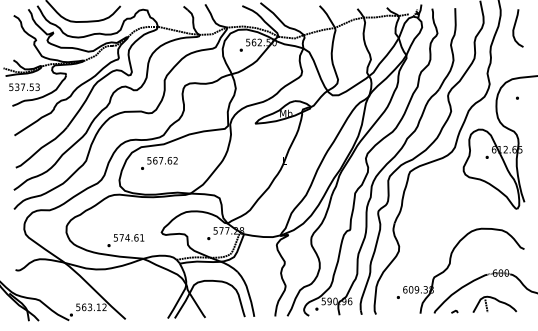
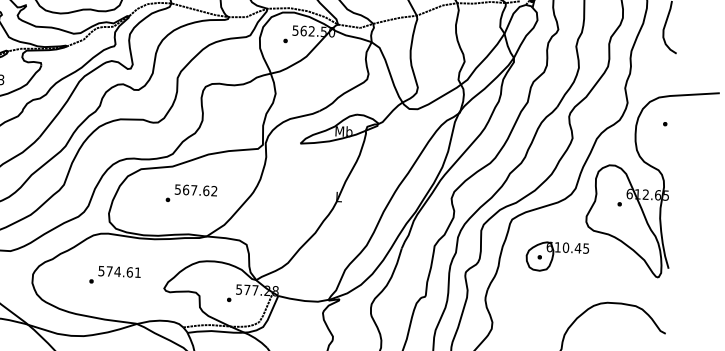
text: (159, 163) -> (191, 194), moved
part: (443, 197) -> (556, 257), added
text: (125, 240) -> (114, 275), moved

